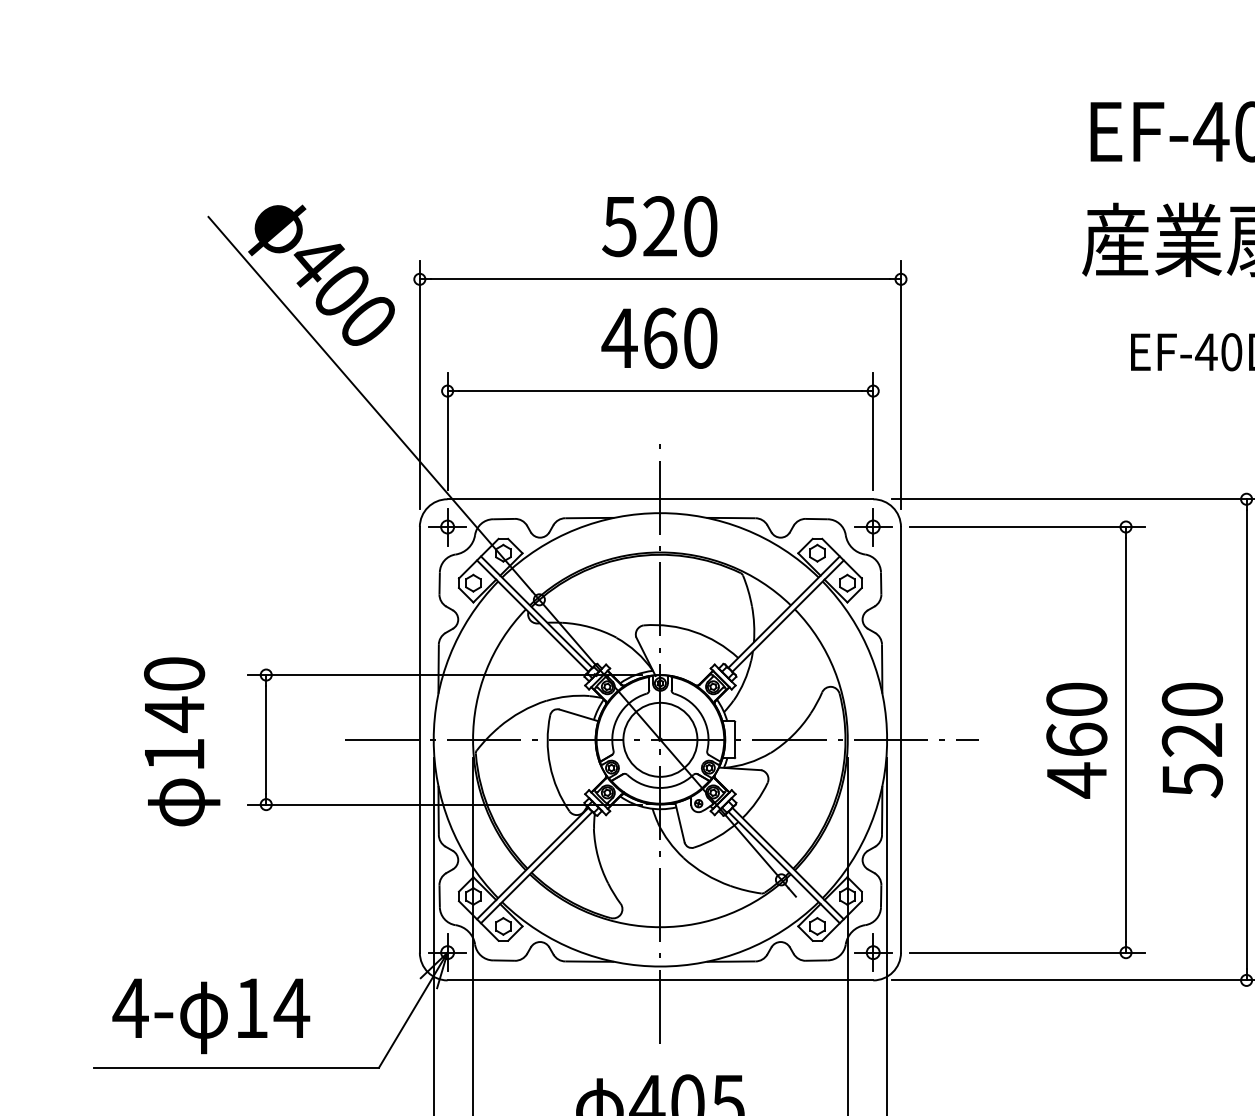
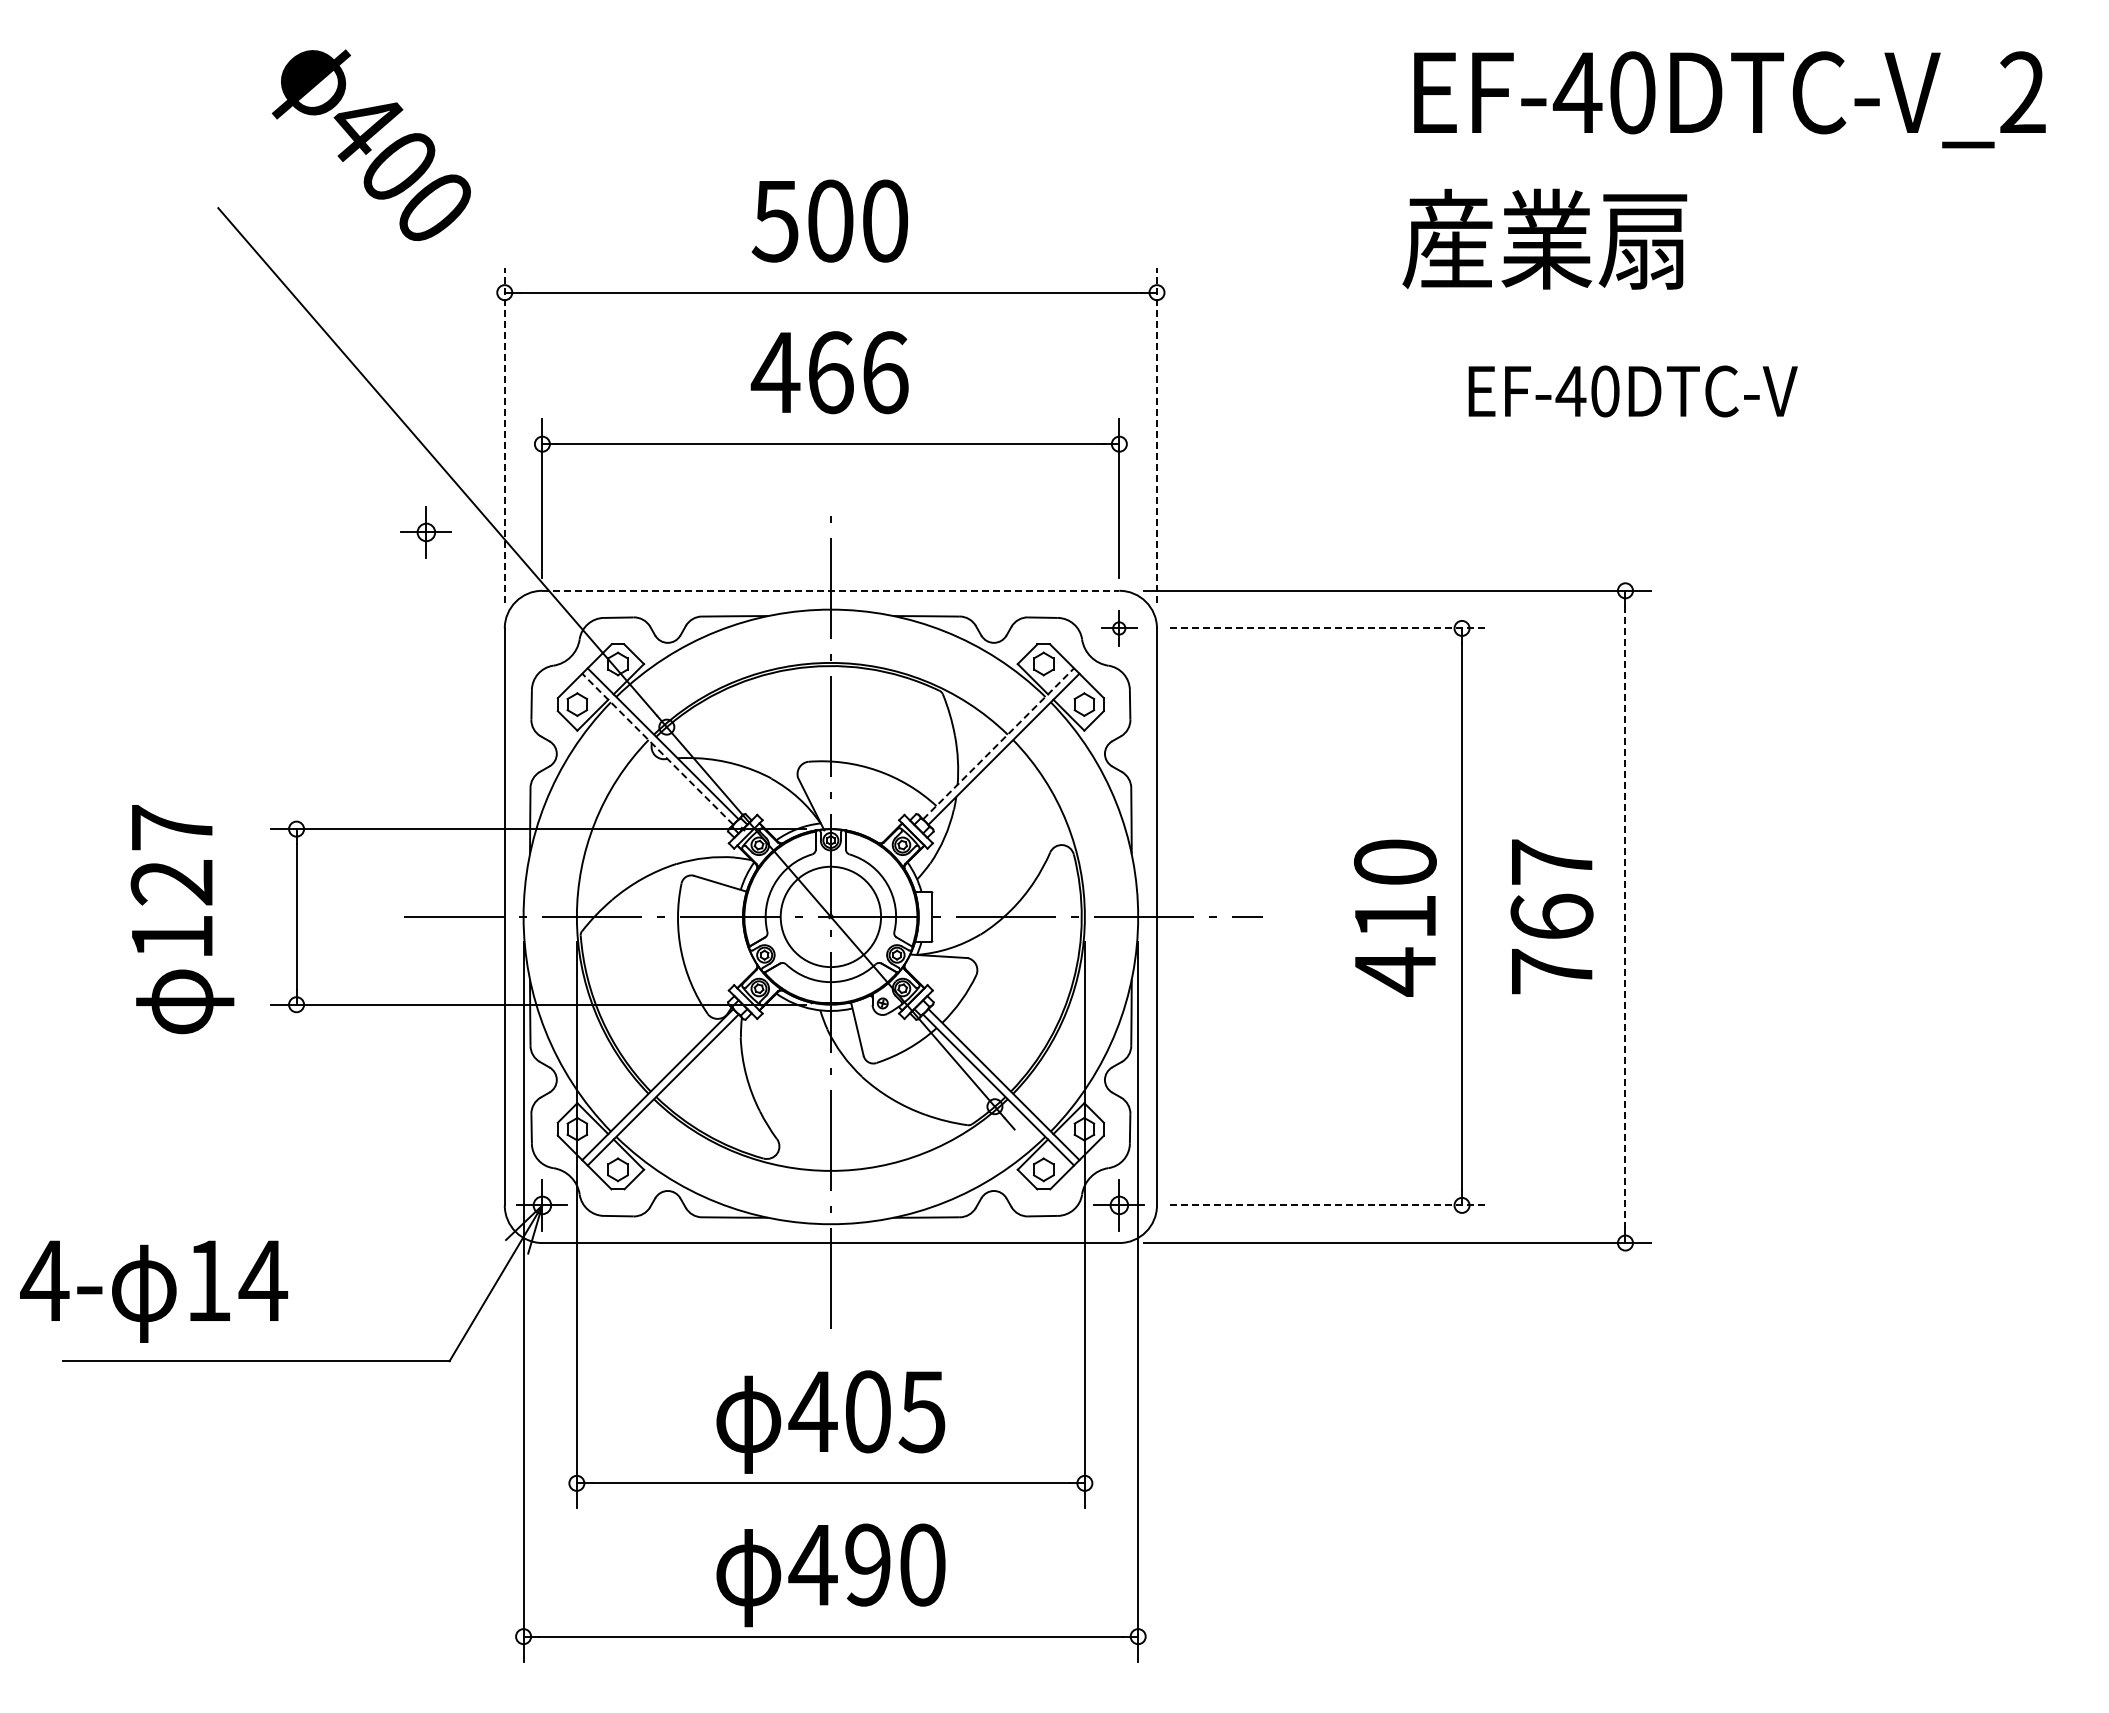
text: (660, 226) -> (830, 220), 520 -> 500
text: (320, 274) -> (370, 144), moved
text: (700, 338) -> (885, 372), 460 -> 466
line: (419, 384) -> (504, 435), solid -> dashed
line: (901, 384) -> (1157, 435), solid -> dashed
line: (660, 499) -> (831, 590), solid -> dashed
part: (446, 527) -> (425, 532), moved
part: (872, 527) -> (1118, 628), size x0.7
line: (1027, 527) -> (1328, 628), solid -> dashed
line: (784, 611) -> (998, 743), solid -> dashed
line: (532, 616) -> (657, 749), solid -> dashed
text: (173, 695) -> (171, 856), 140 -> 127
text: (1076, 738) -> (1395, 915), 460 -> 410
text: (1192, 740) -> (1551, 917), 520 -> 767
line: (1246, 740) -> (1625, 917), solid -> dashed
line: (1027, 952) -> (1328, 1205), solid -> dashed
text: (211, 1016) -> (154, 1291), moved

